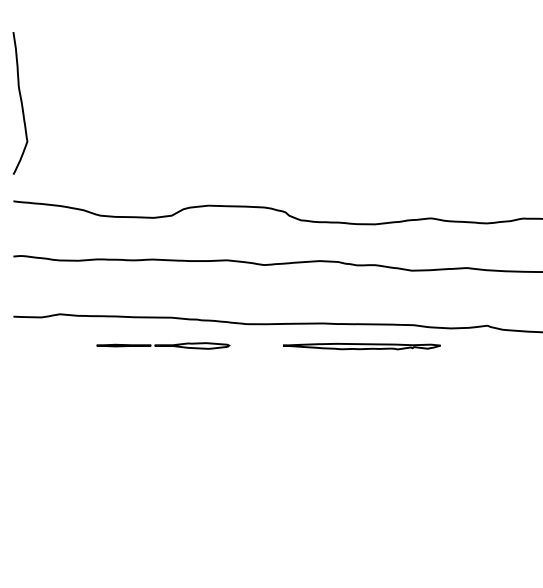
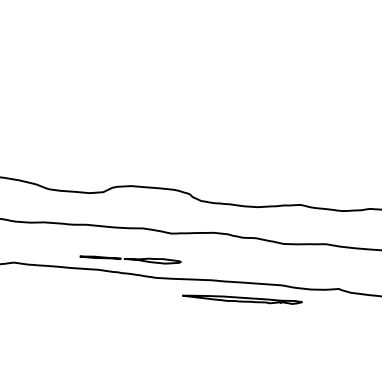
part: (163, 345) -> (130, 259), moved

